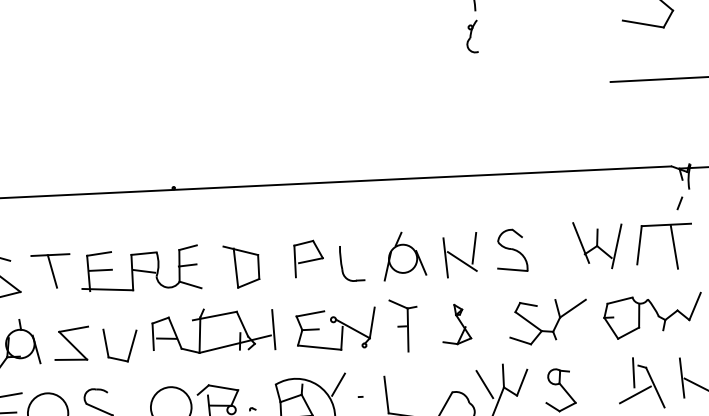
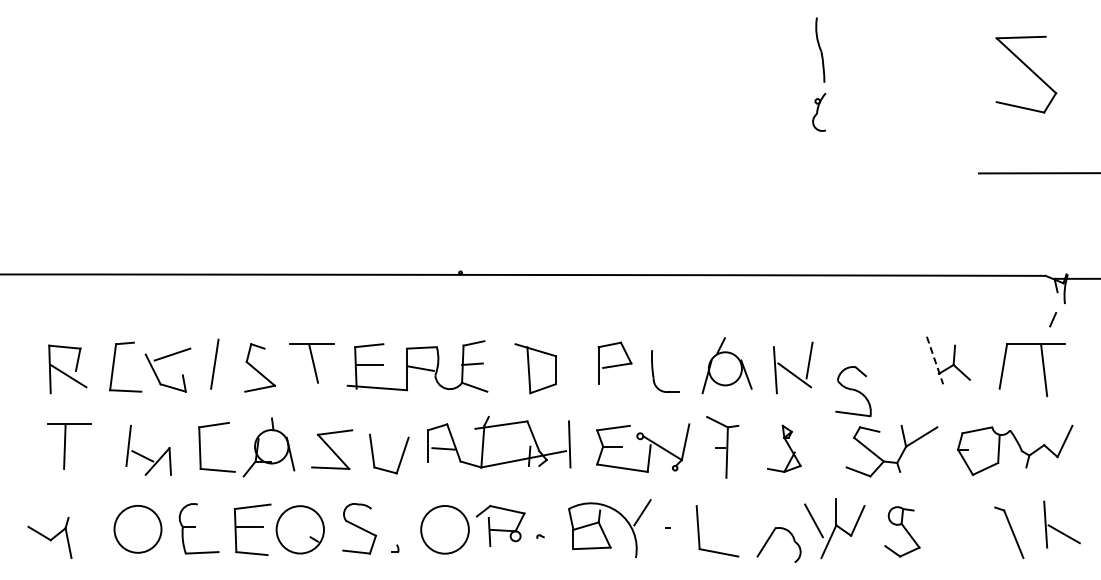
line: (581, 243) -> (935, 361), solid -> dashed
line: (616, 246) -> (976, 366), removed
part: (511, 250) -> (853, 391), moved
line: (633, 372) -> (989, 515), removed
line: (634, 394) -> (989, 541), removed

